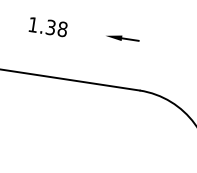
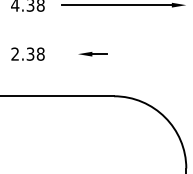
text: (32, 23) -> (14, 53), 1.38 -> 2.38

